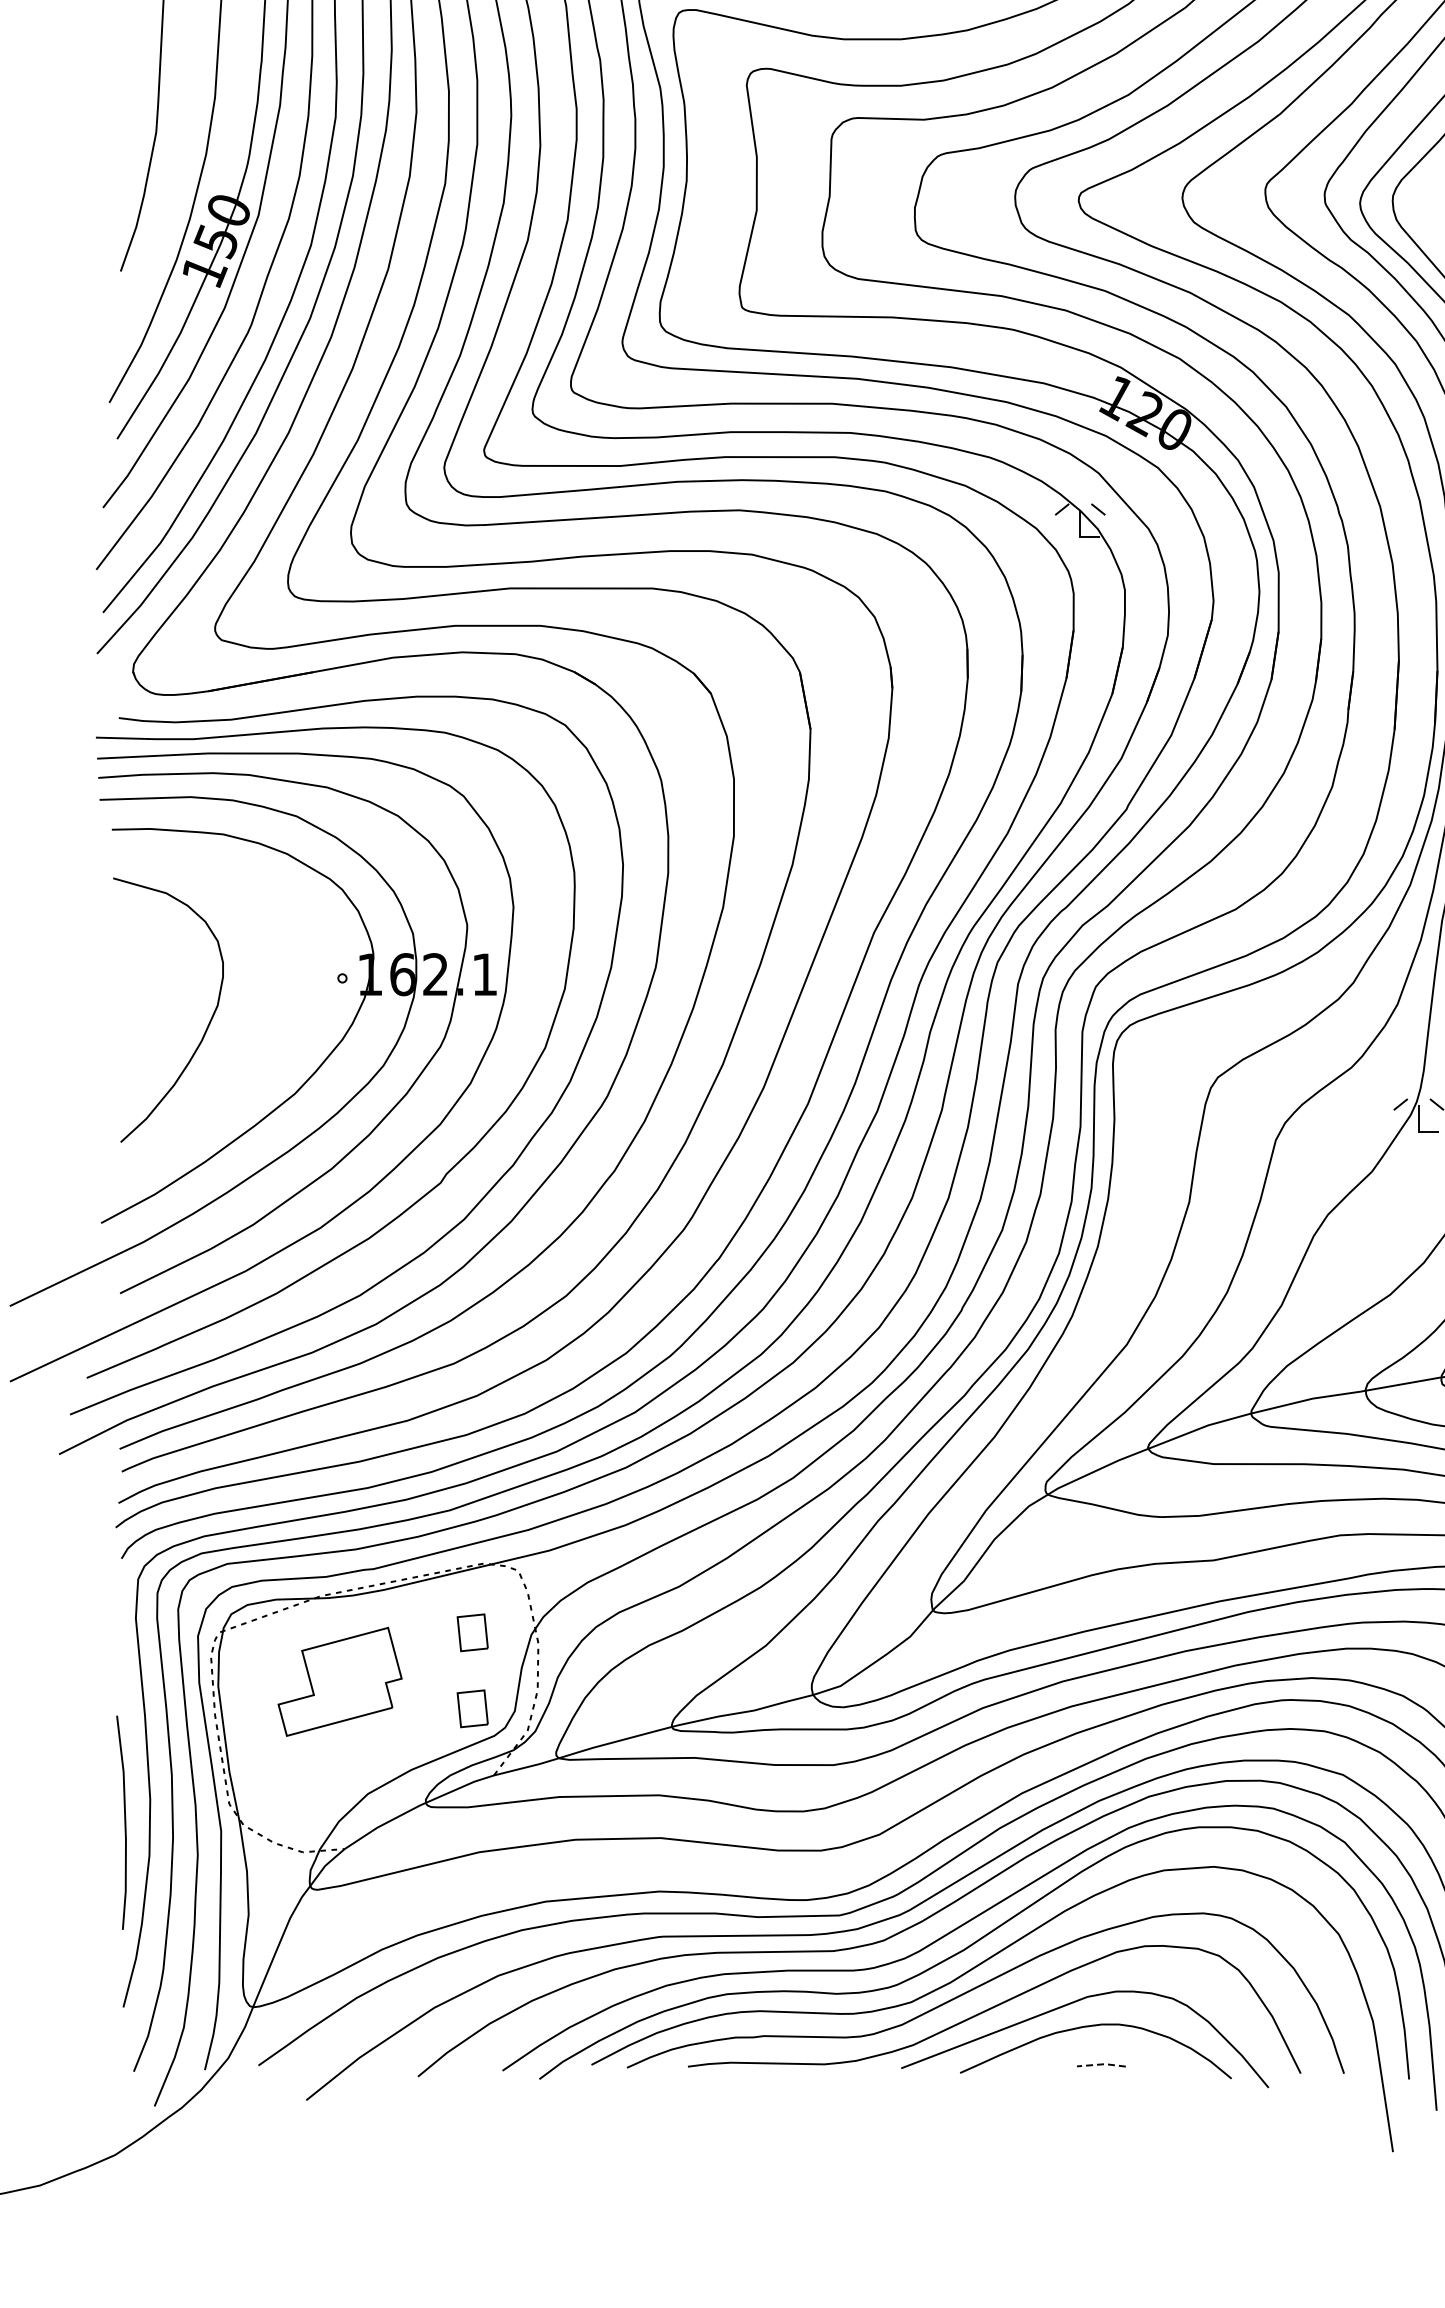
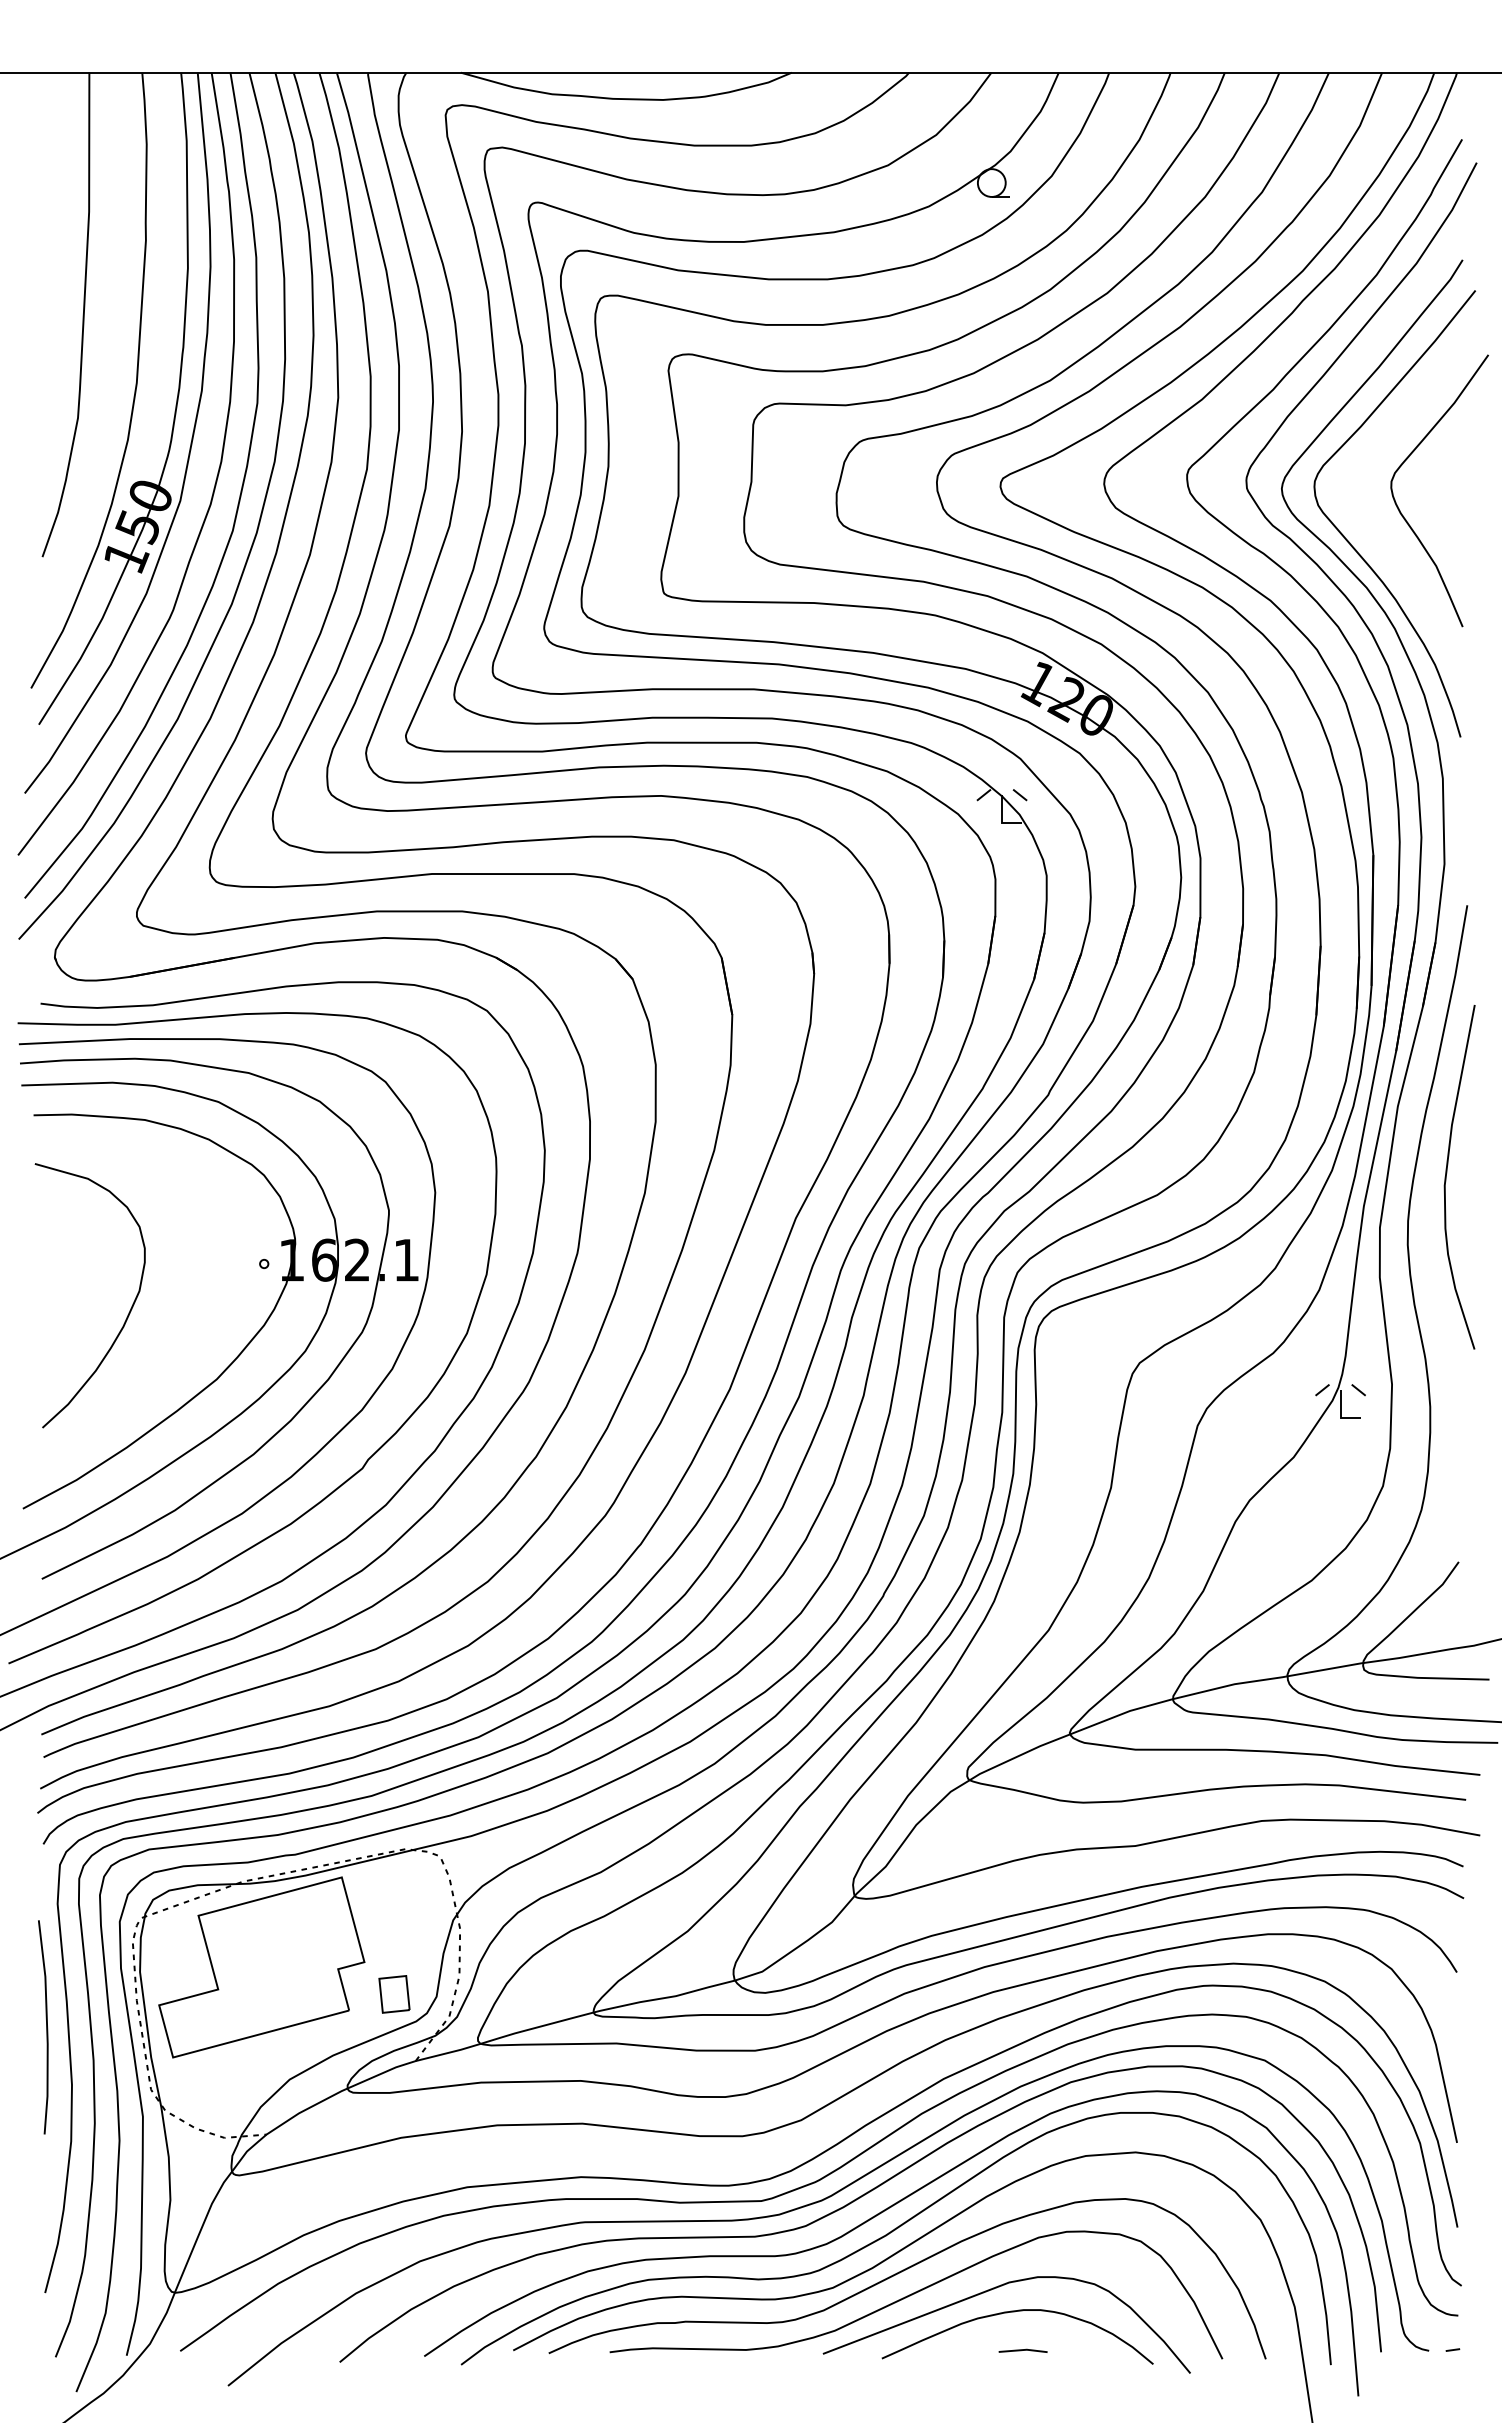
part: (472, 1632) -> (394, 1918), removed
part: (339, 1681) -> (261, 1967), size x1.67
line: (124, 1822) -> (46, 2027), moved
line: (1101, 2064) -> (1023, 2350), dashed -> solid

